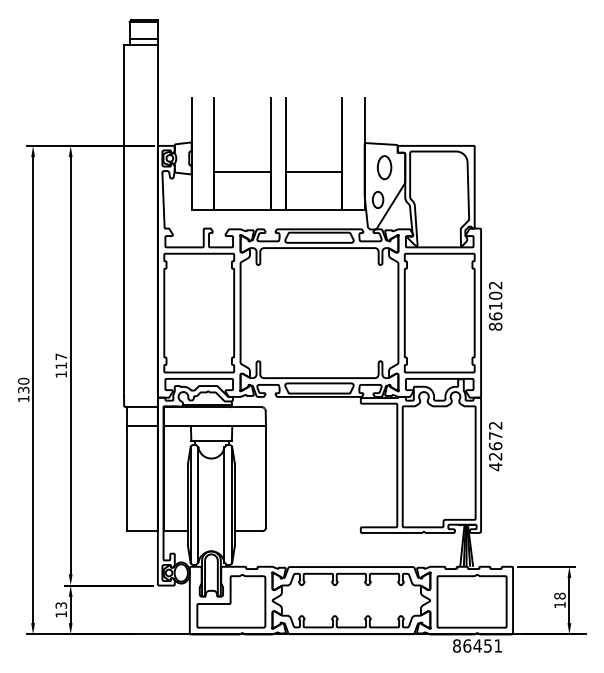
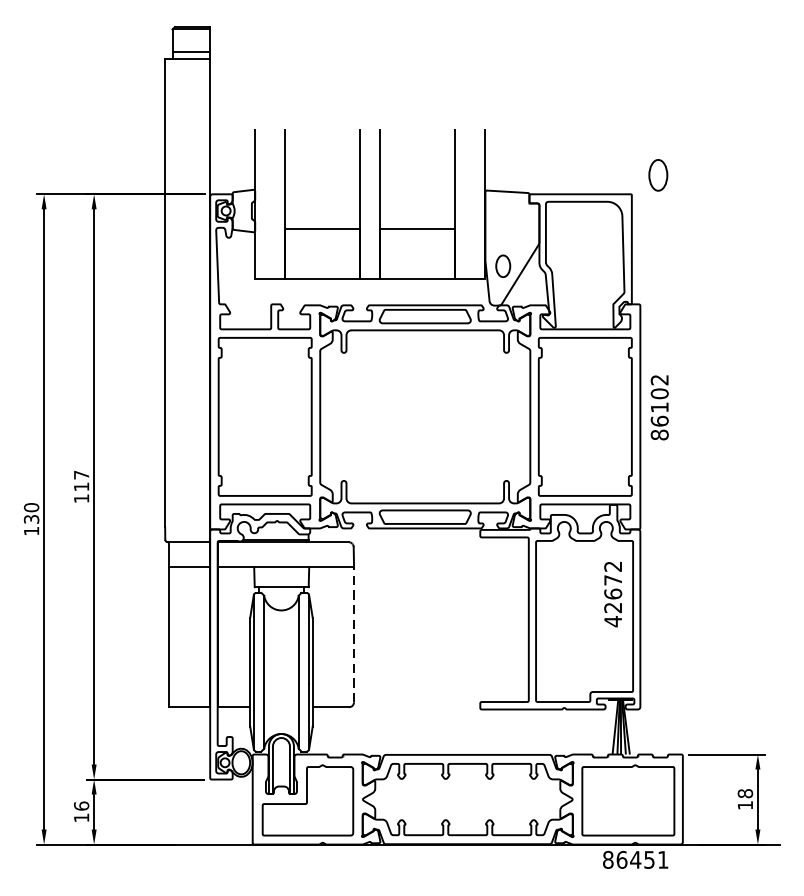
part: (384, 167) -> (658, 175), moved
text: (495, 446) -> (612, 594), moved
line: (265, 476) -> (353, 634), solid -> dashed
text: (61, 605) -> (81, 806), 13 -> 16

